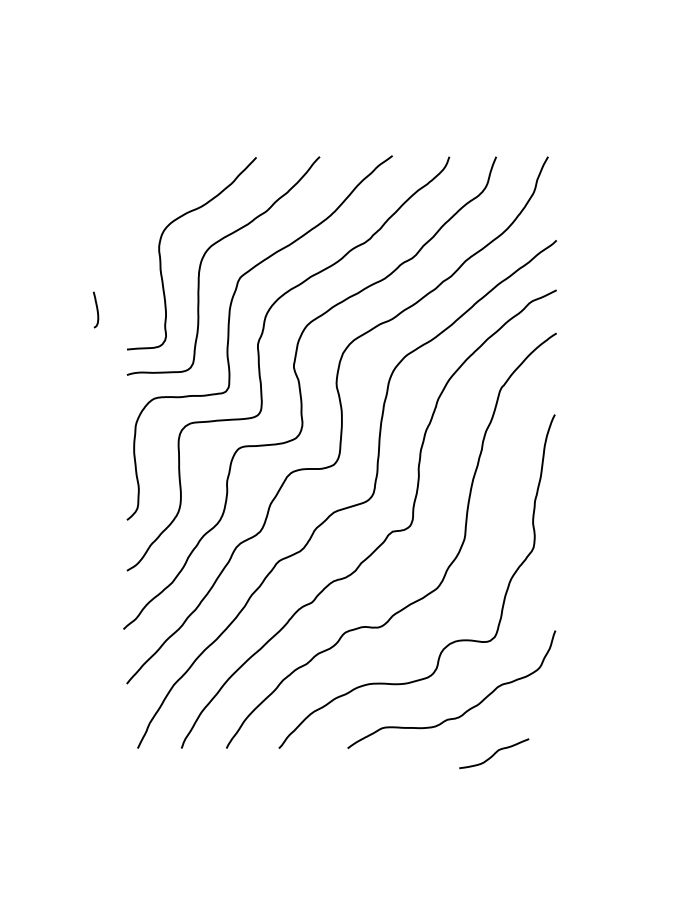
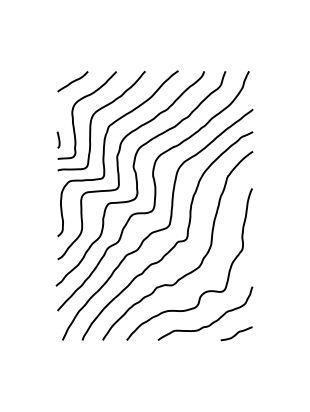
curve: (159, 179) -> (72, 81), added
curve: (95, 308) -> (58, 139), moved
curve: (493, 753) -> (236, 333), moved

